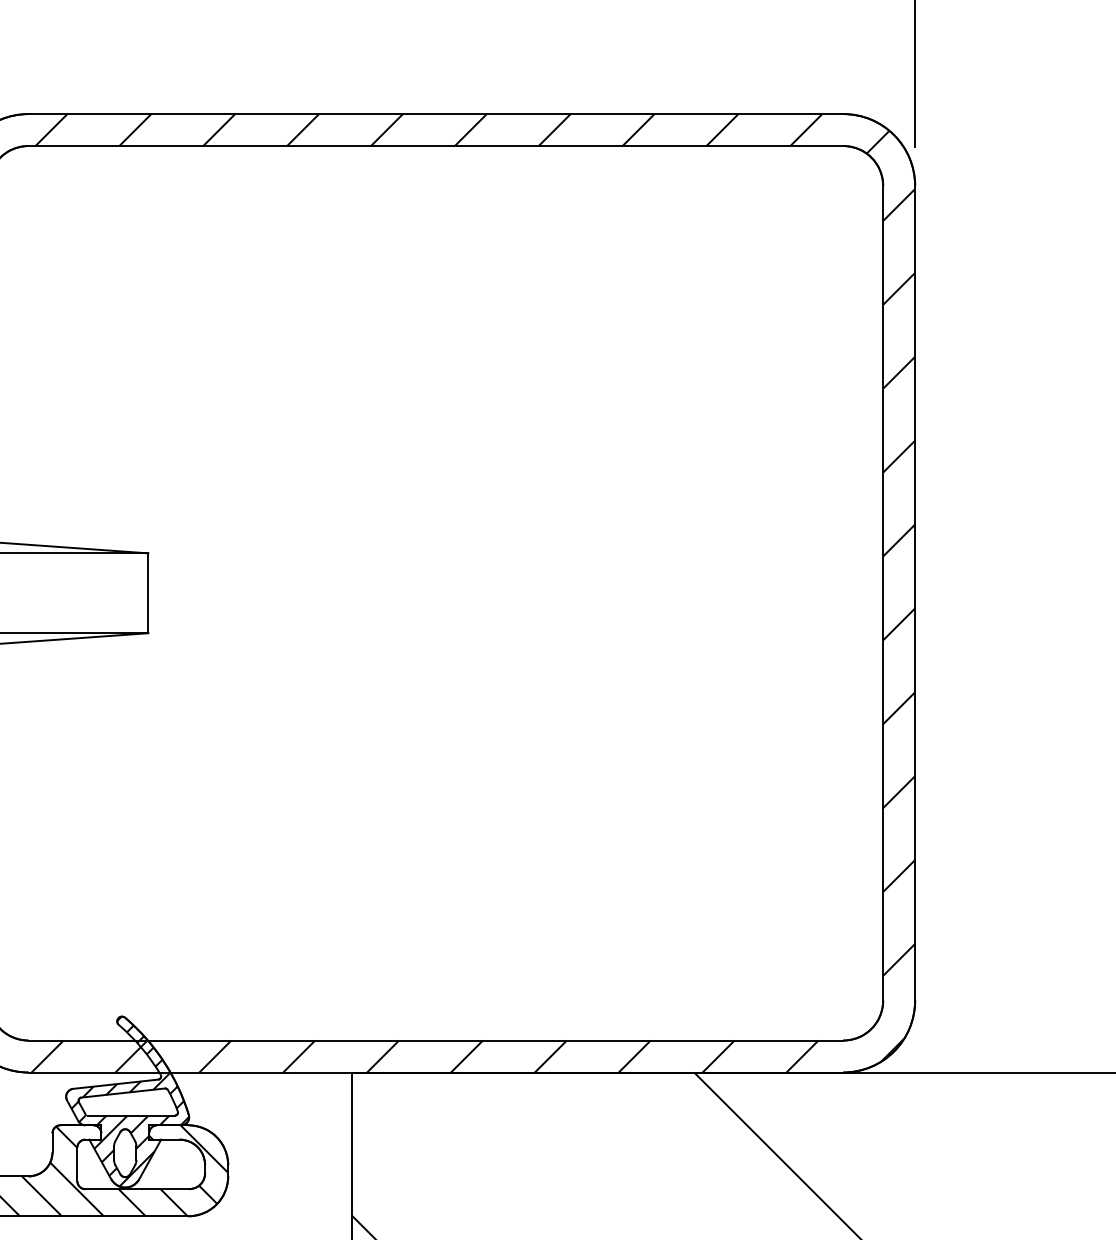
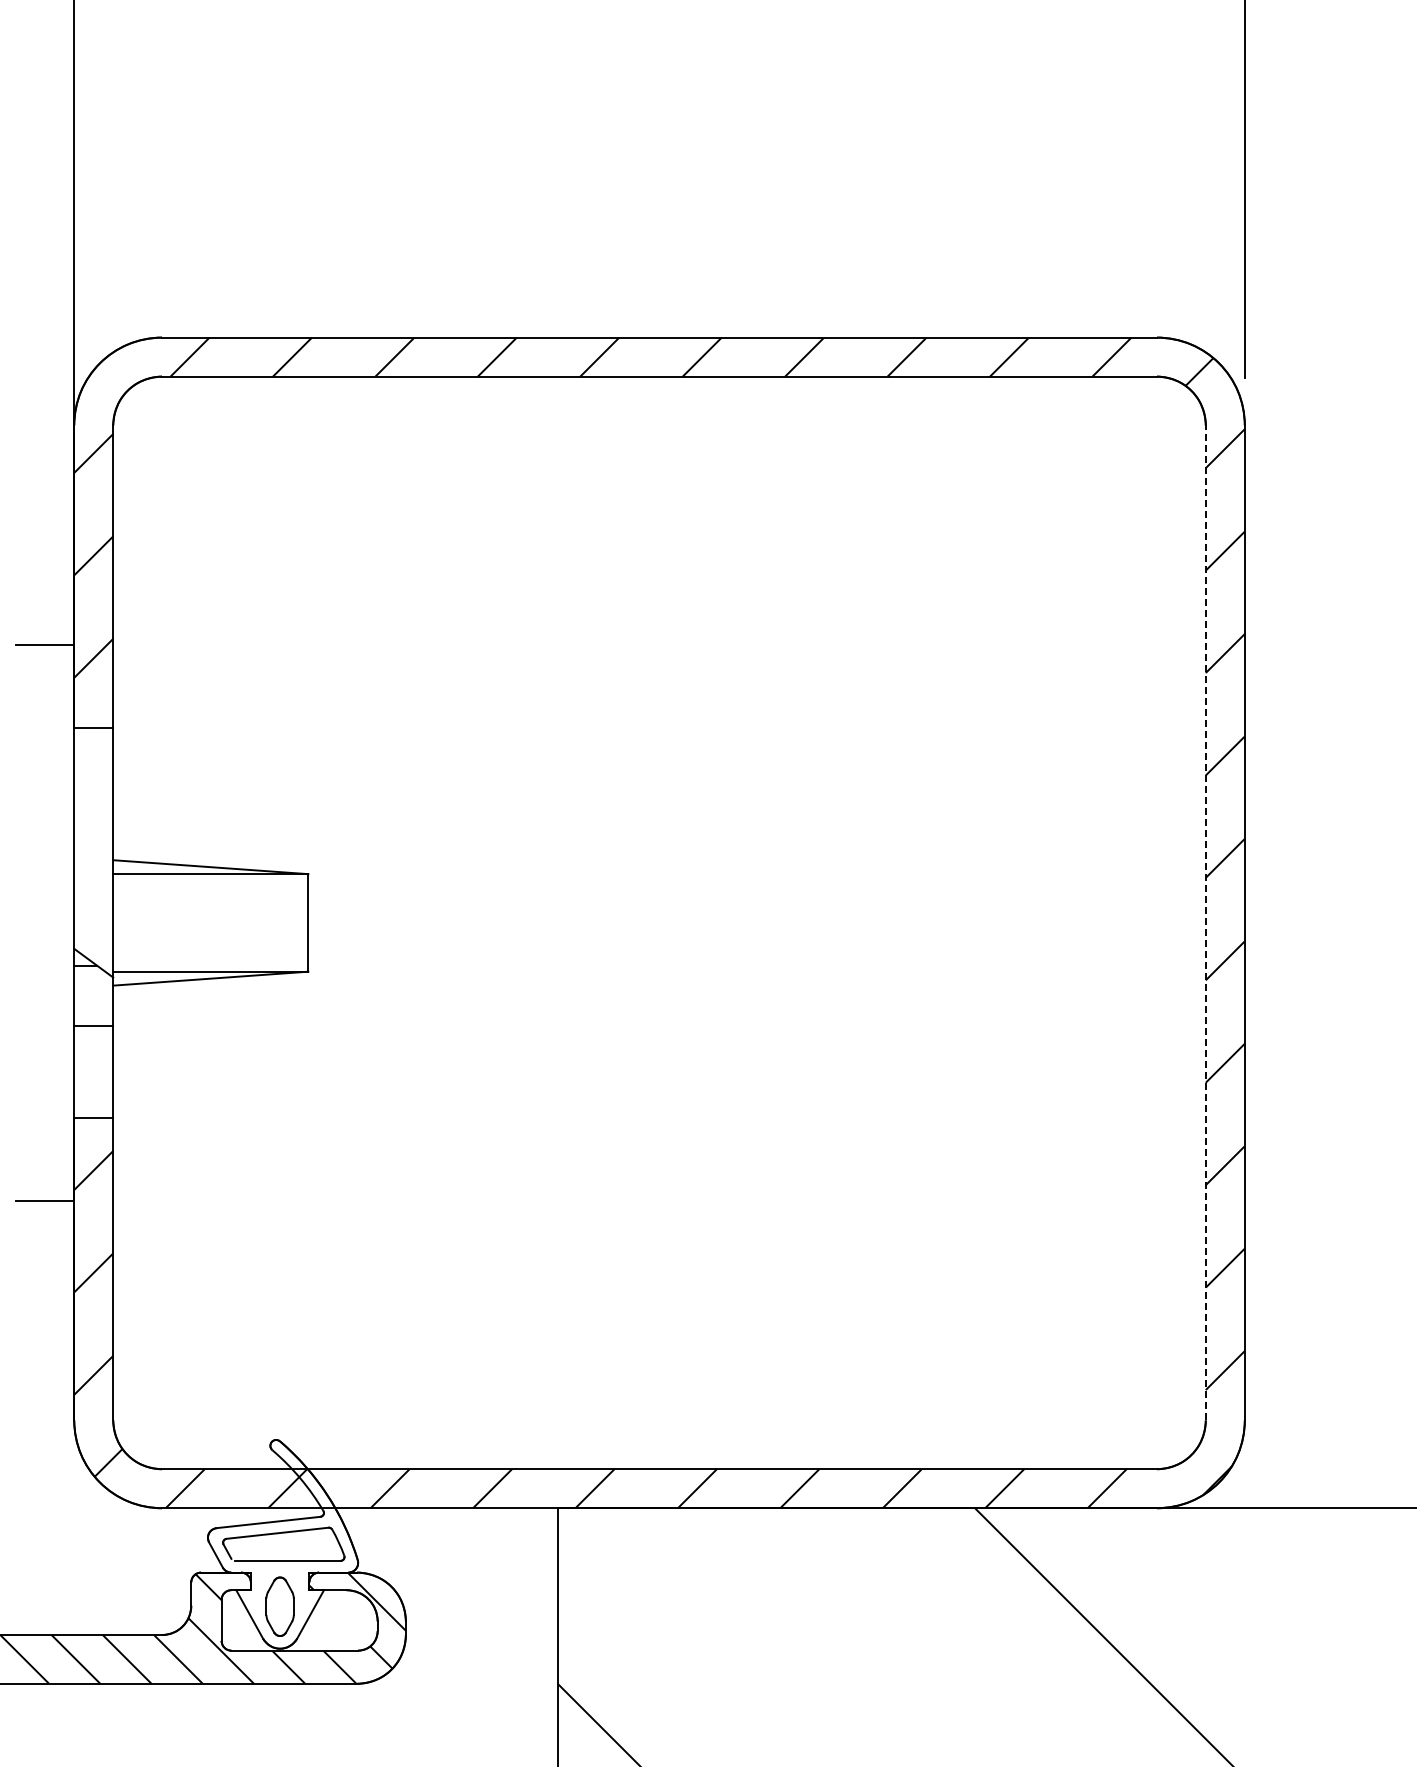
line: (882, 592) -> (1205, 922), solid -> dashed
hatch: (130, 1101) -> (286, 1543), removed

